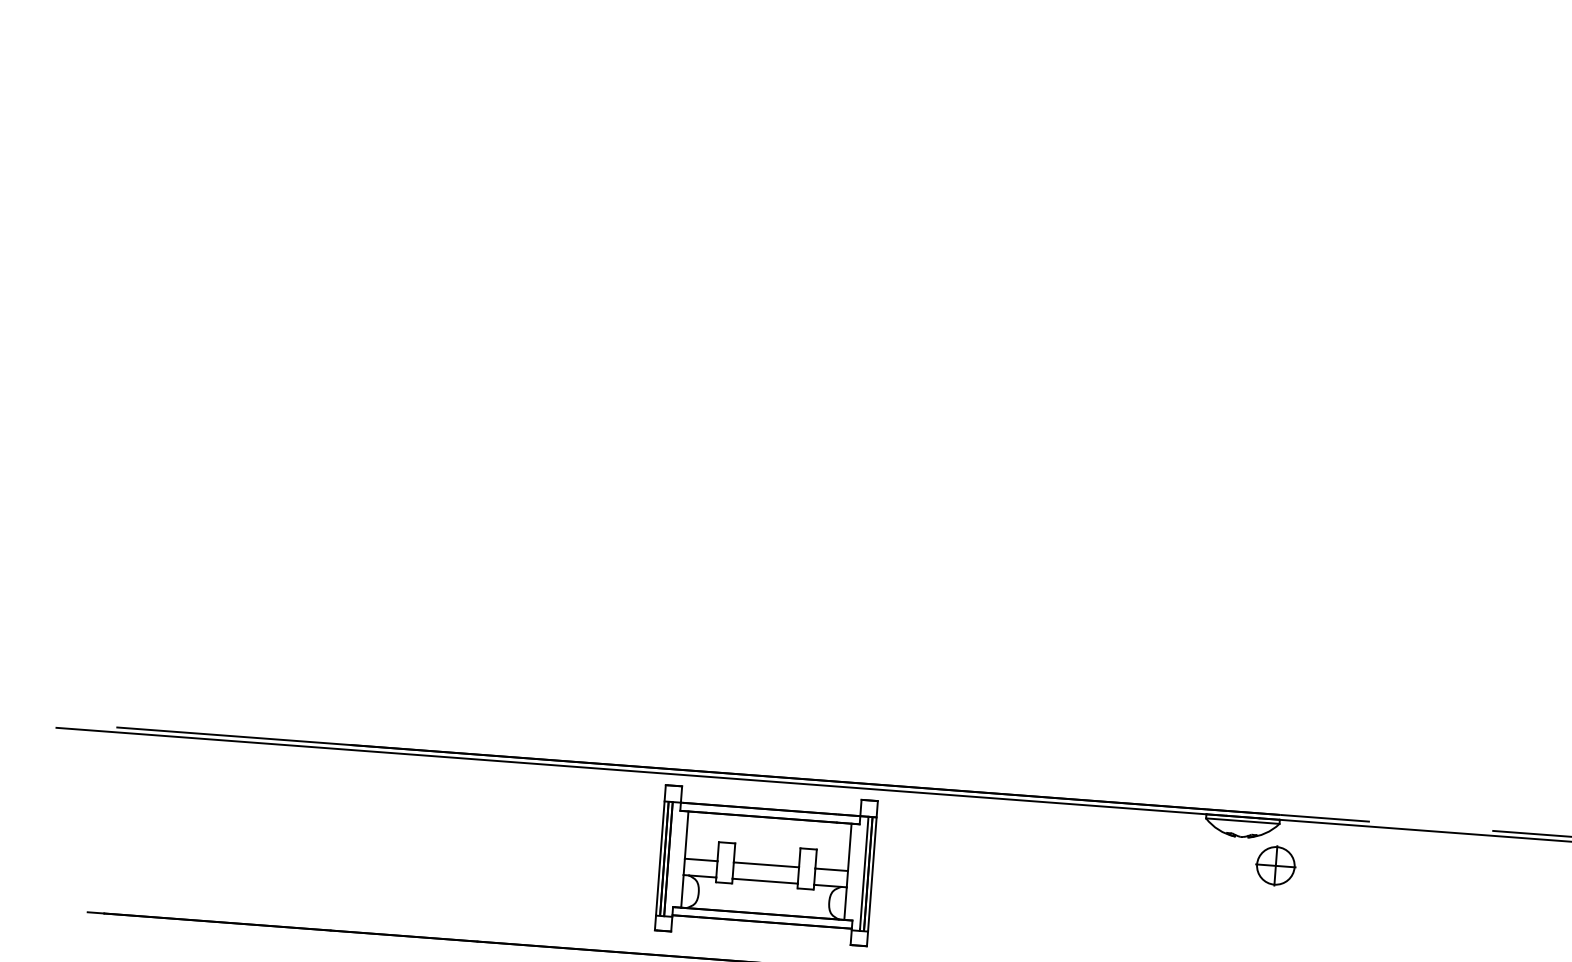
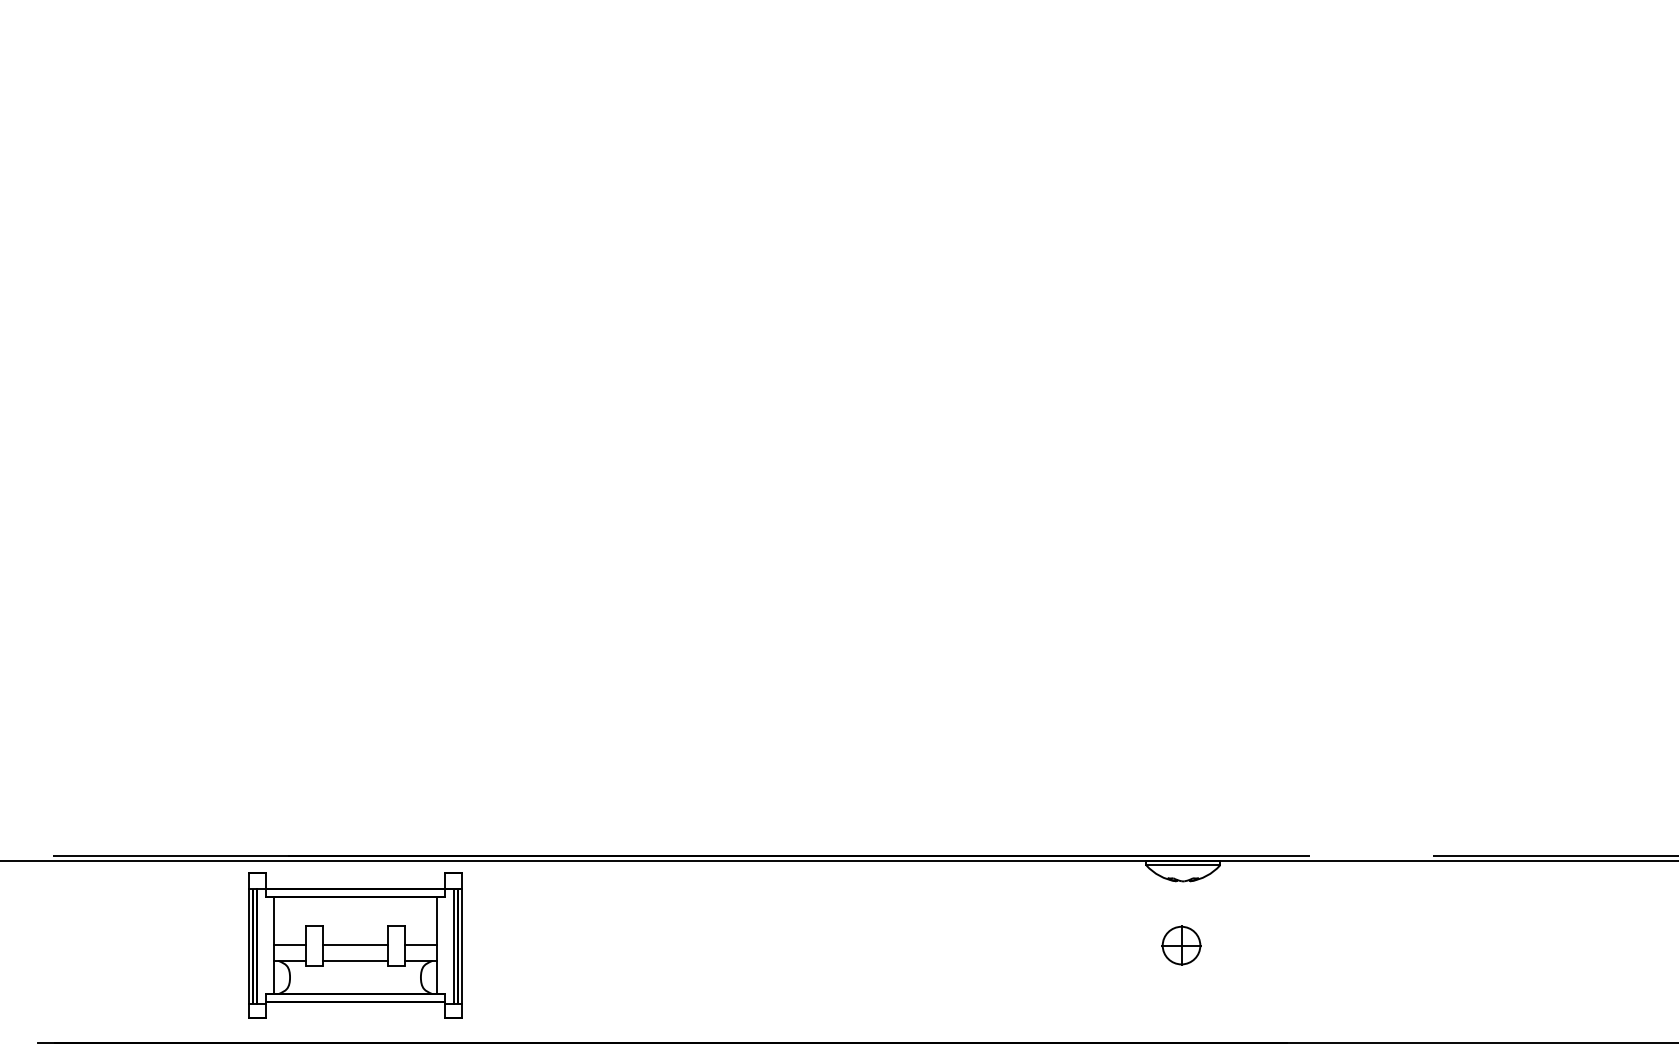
part: (766, 865) -> (355, 945), moved
part: (1275, 865) -> (1181, 945), moved

